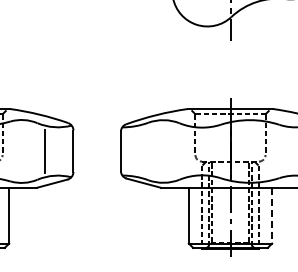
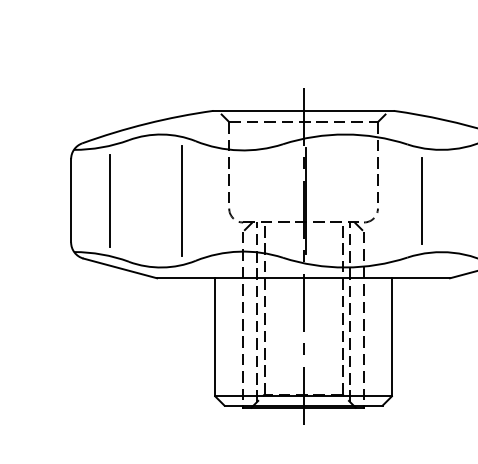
line: (139, 150) -> (110, 198), added
line: (173, 151) -> (182, 201), added
line: (286, 151) -> (422, 201), added
line: (272, 215) -> (392, 336), dashed -> solid

